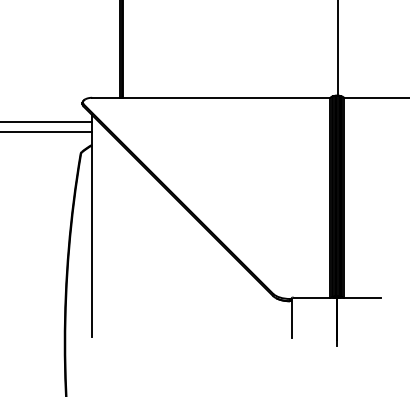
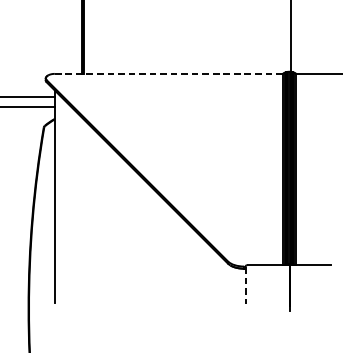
line: (211, 97) -> (169, 73), solid -> dashed
line: (291, 319) -> (245, 286), solid -> dashed

